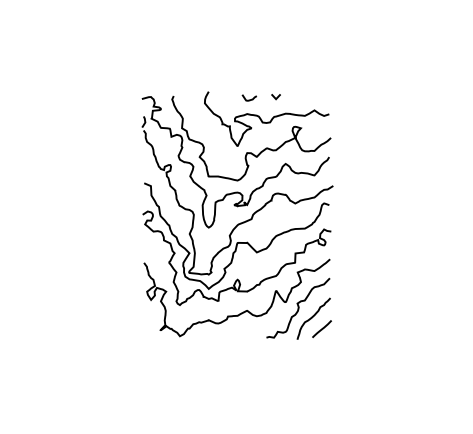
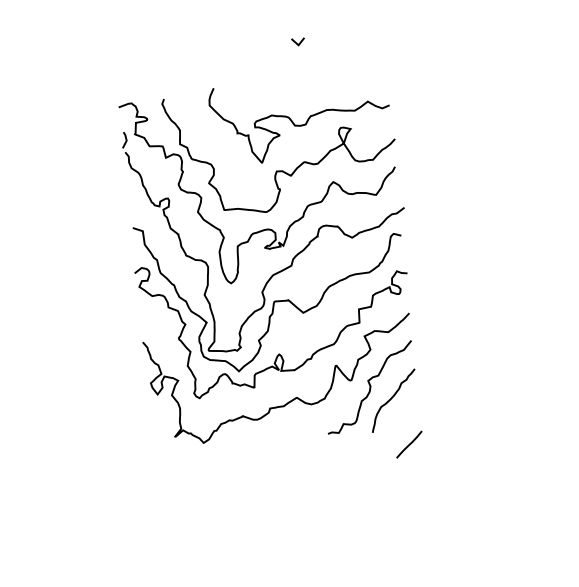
line: (275, 97) -> (297, 42), moved
curve: (249, 99) -> (273, 94), removed
line: (321, 329) -> (408, 445), moved

